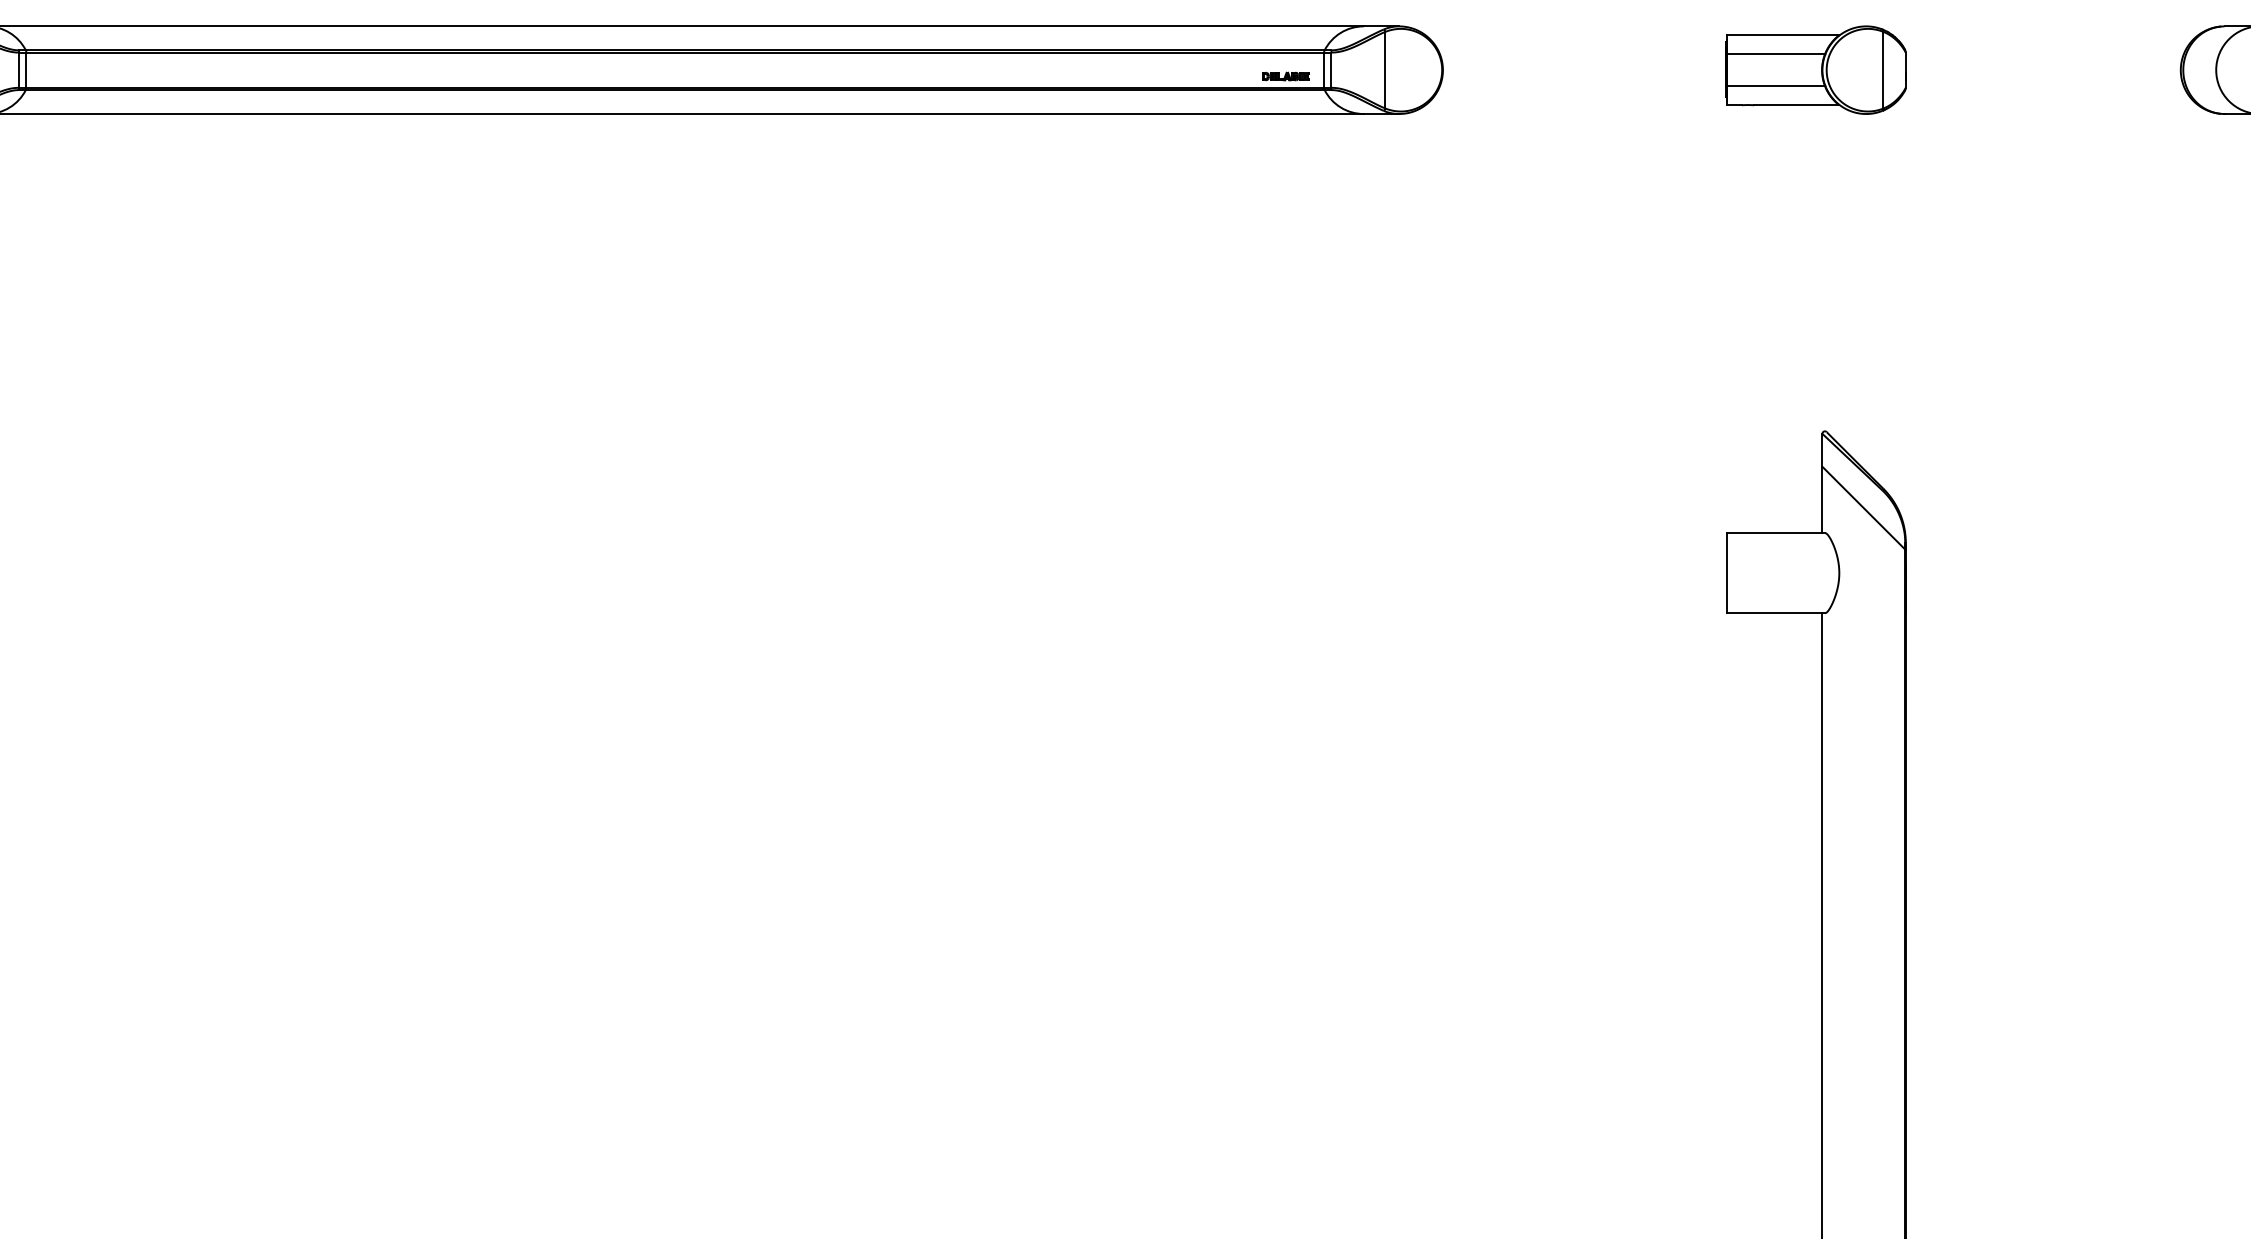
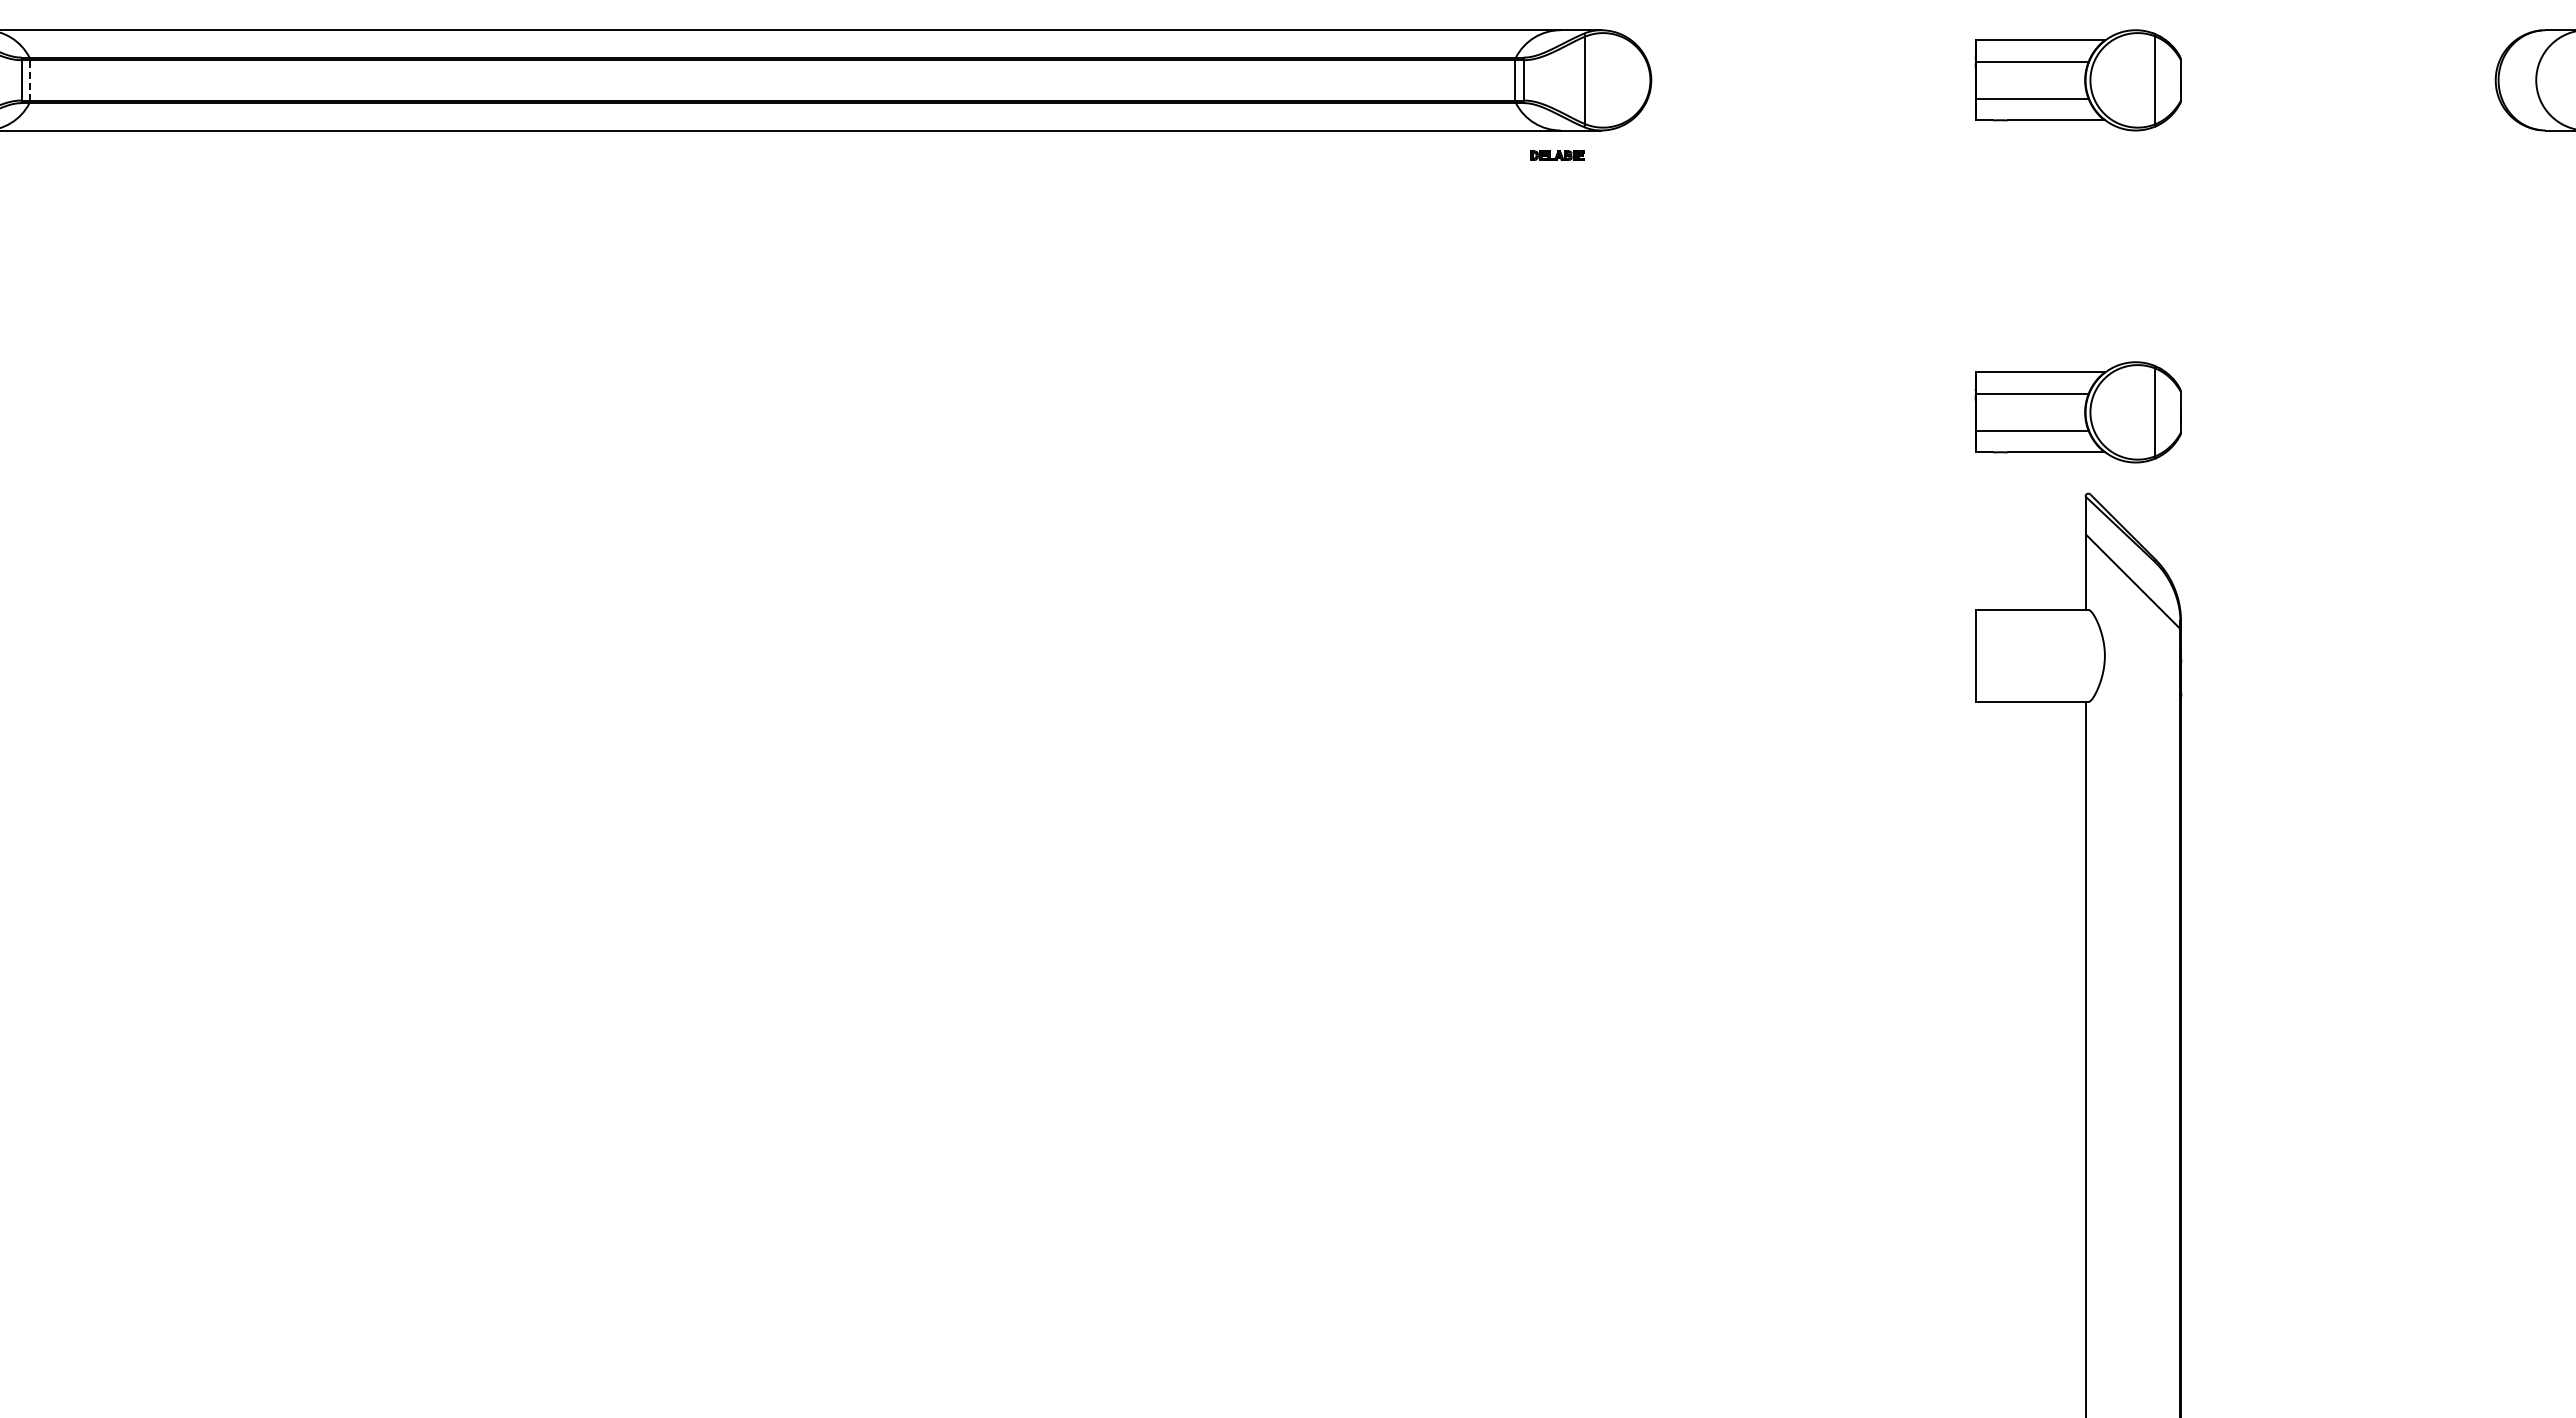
line: (26, 69) -> (30, 79), solid -> dashed
part: (1285, 76) -> (1557, 155), moved
part: (1815, 360) -> (2077, 412), added

